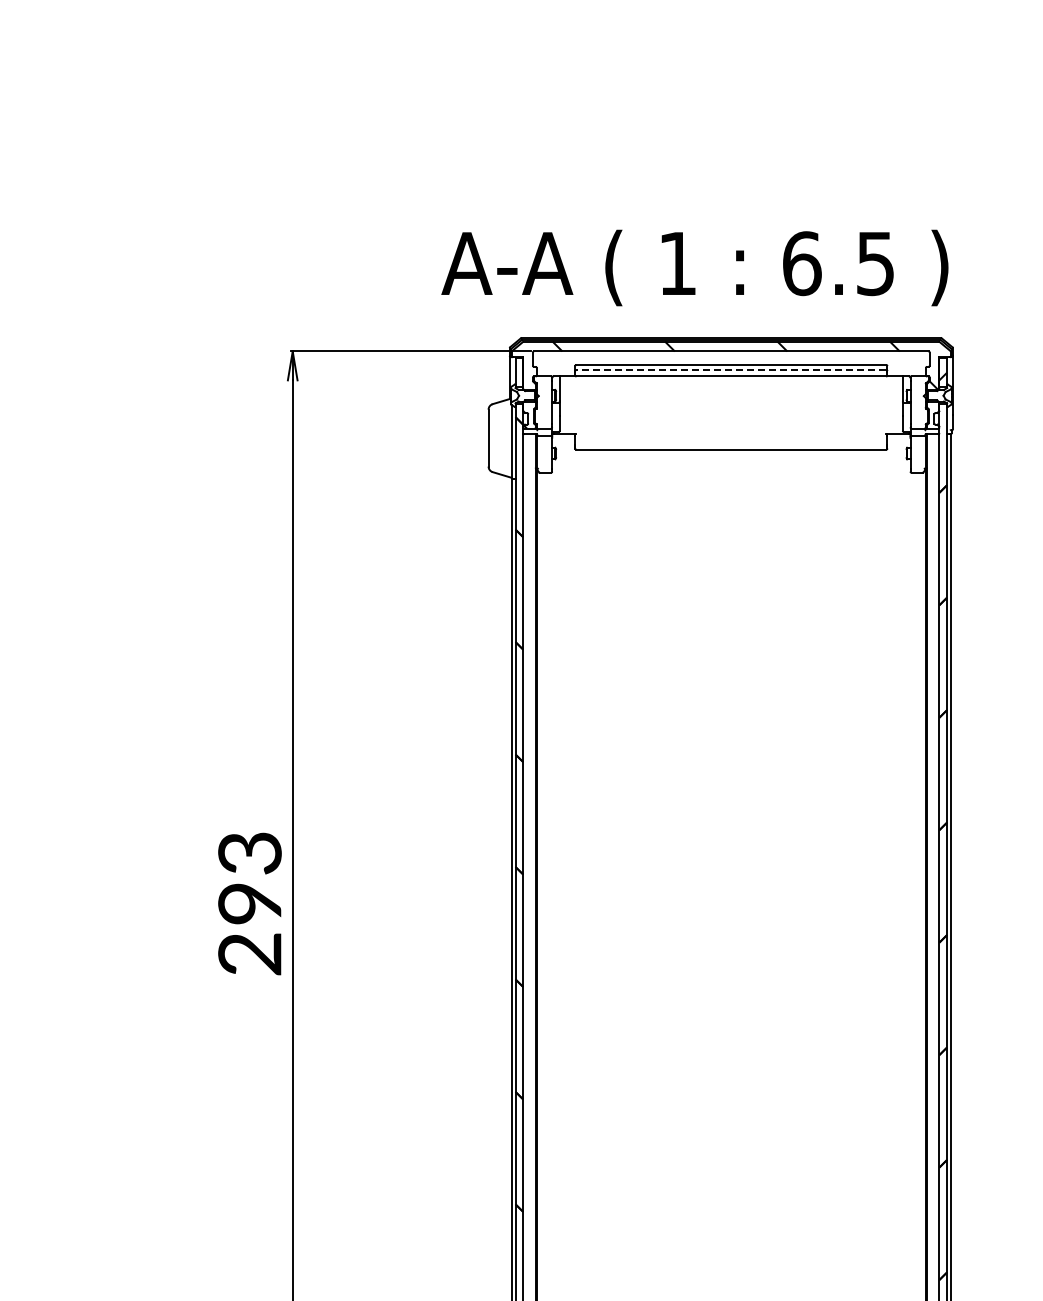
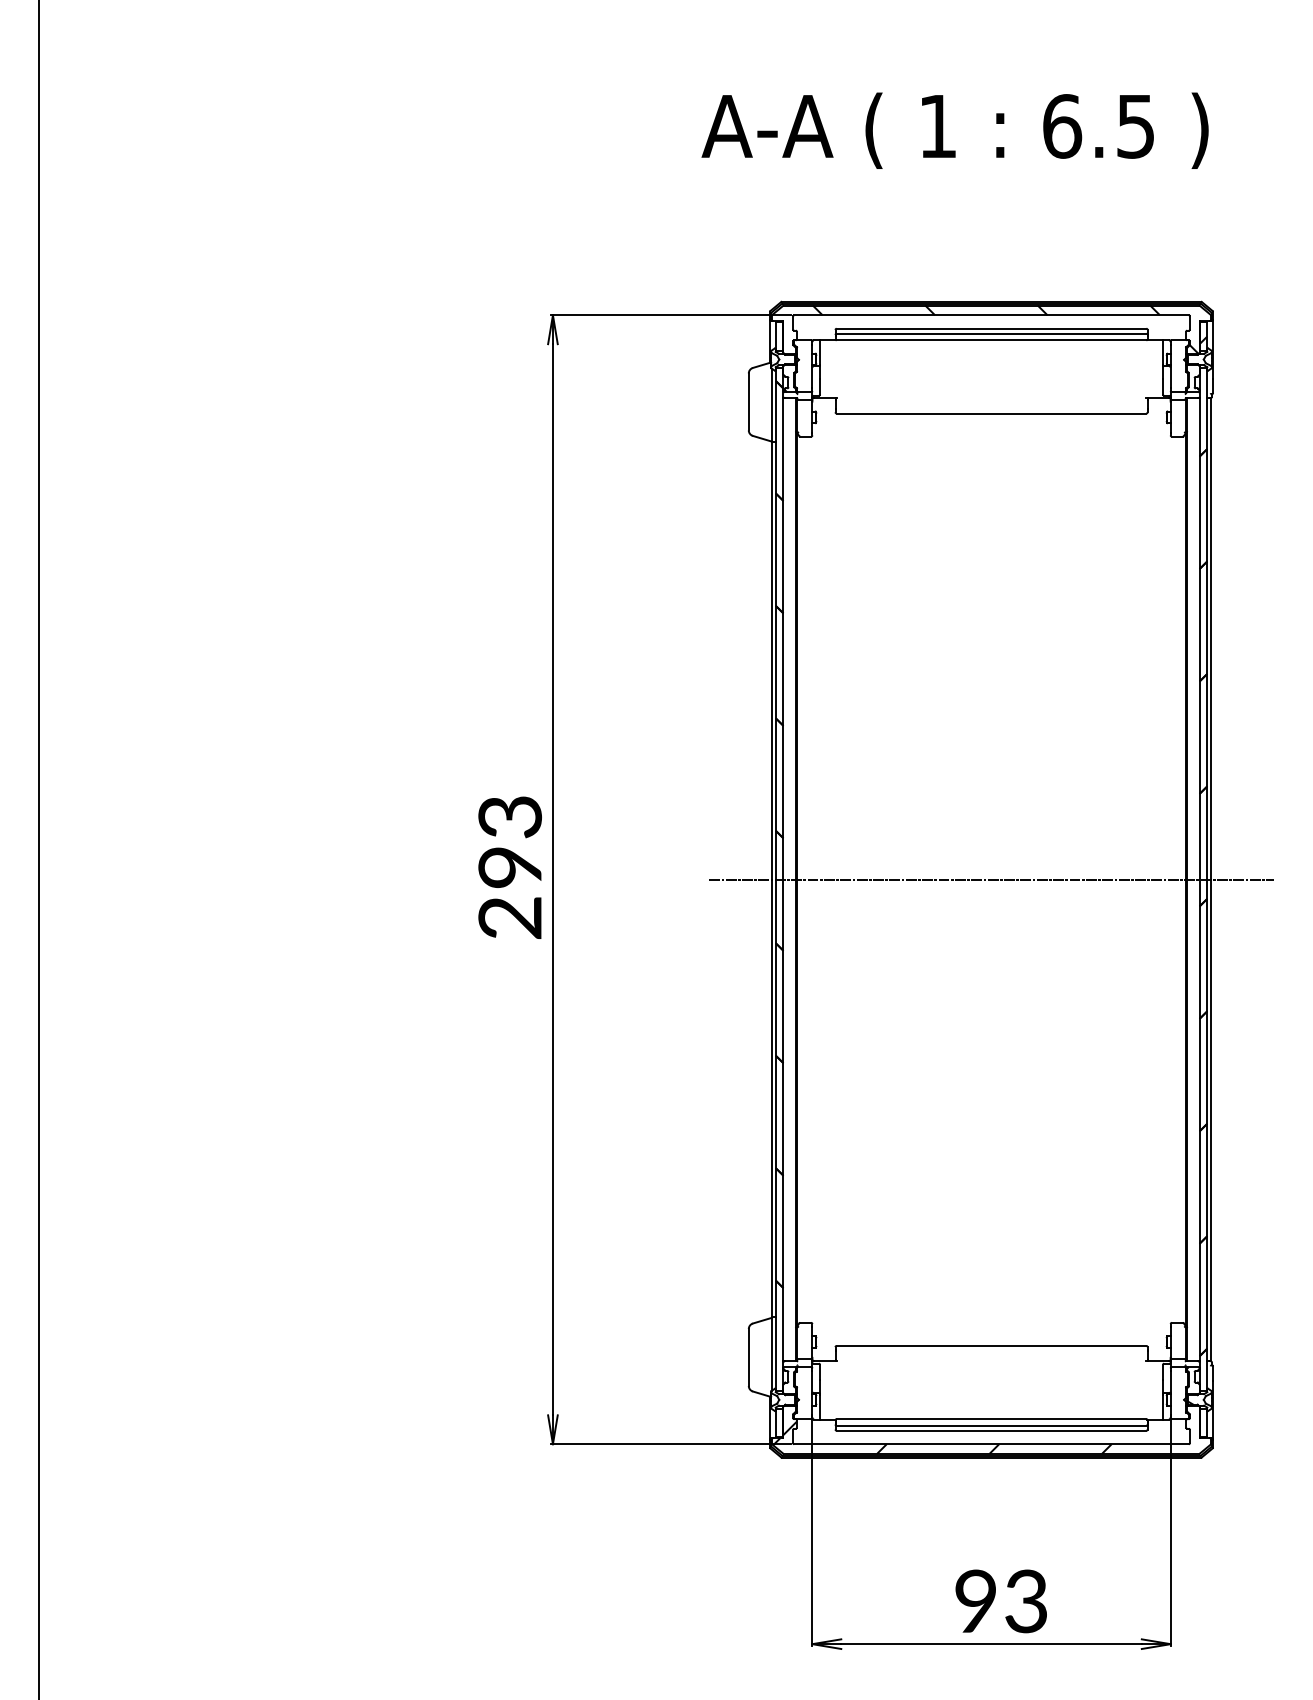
text: (694, 267) -> (954, 130), moved
line: (731, 369) -> (991, 333), dashed -> solid
line: (731, 915) -> (991, 879), added

